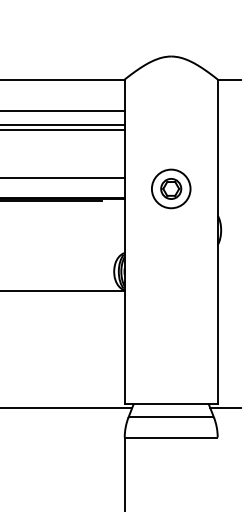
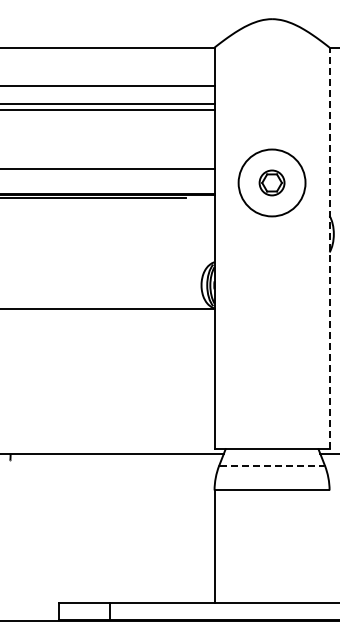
circle: (170, 188) -> (271, 182), size x1.4
line: (217, 241) -> (329, 248), solid -> dashed
line: (171, 417) -> (272, 465), solid -> dashed

